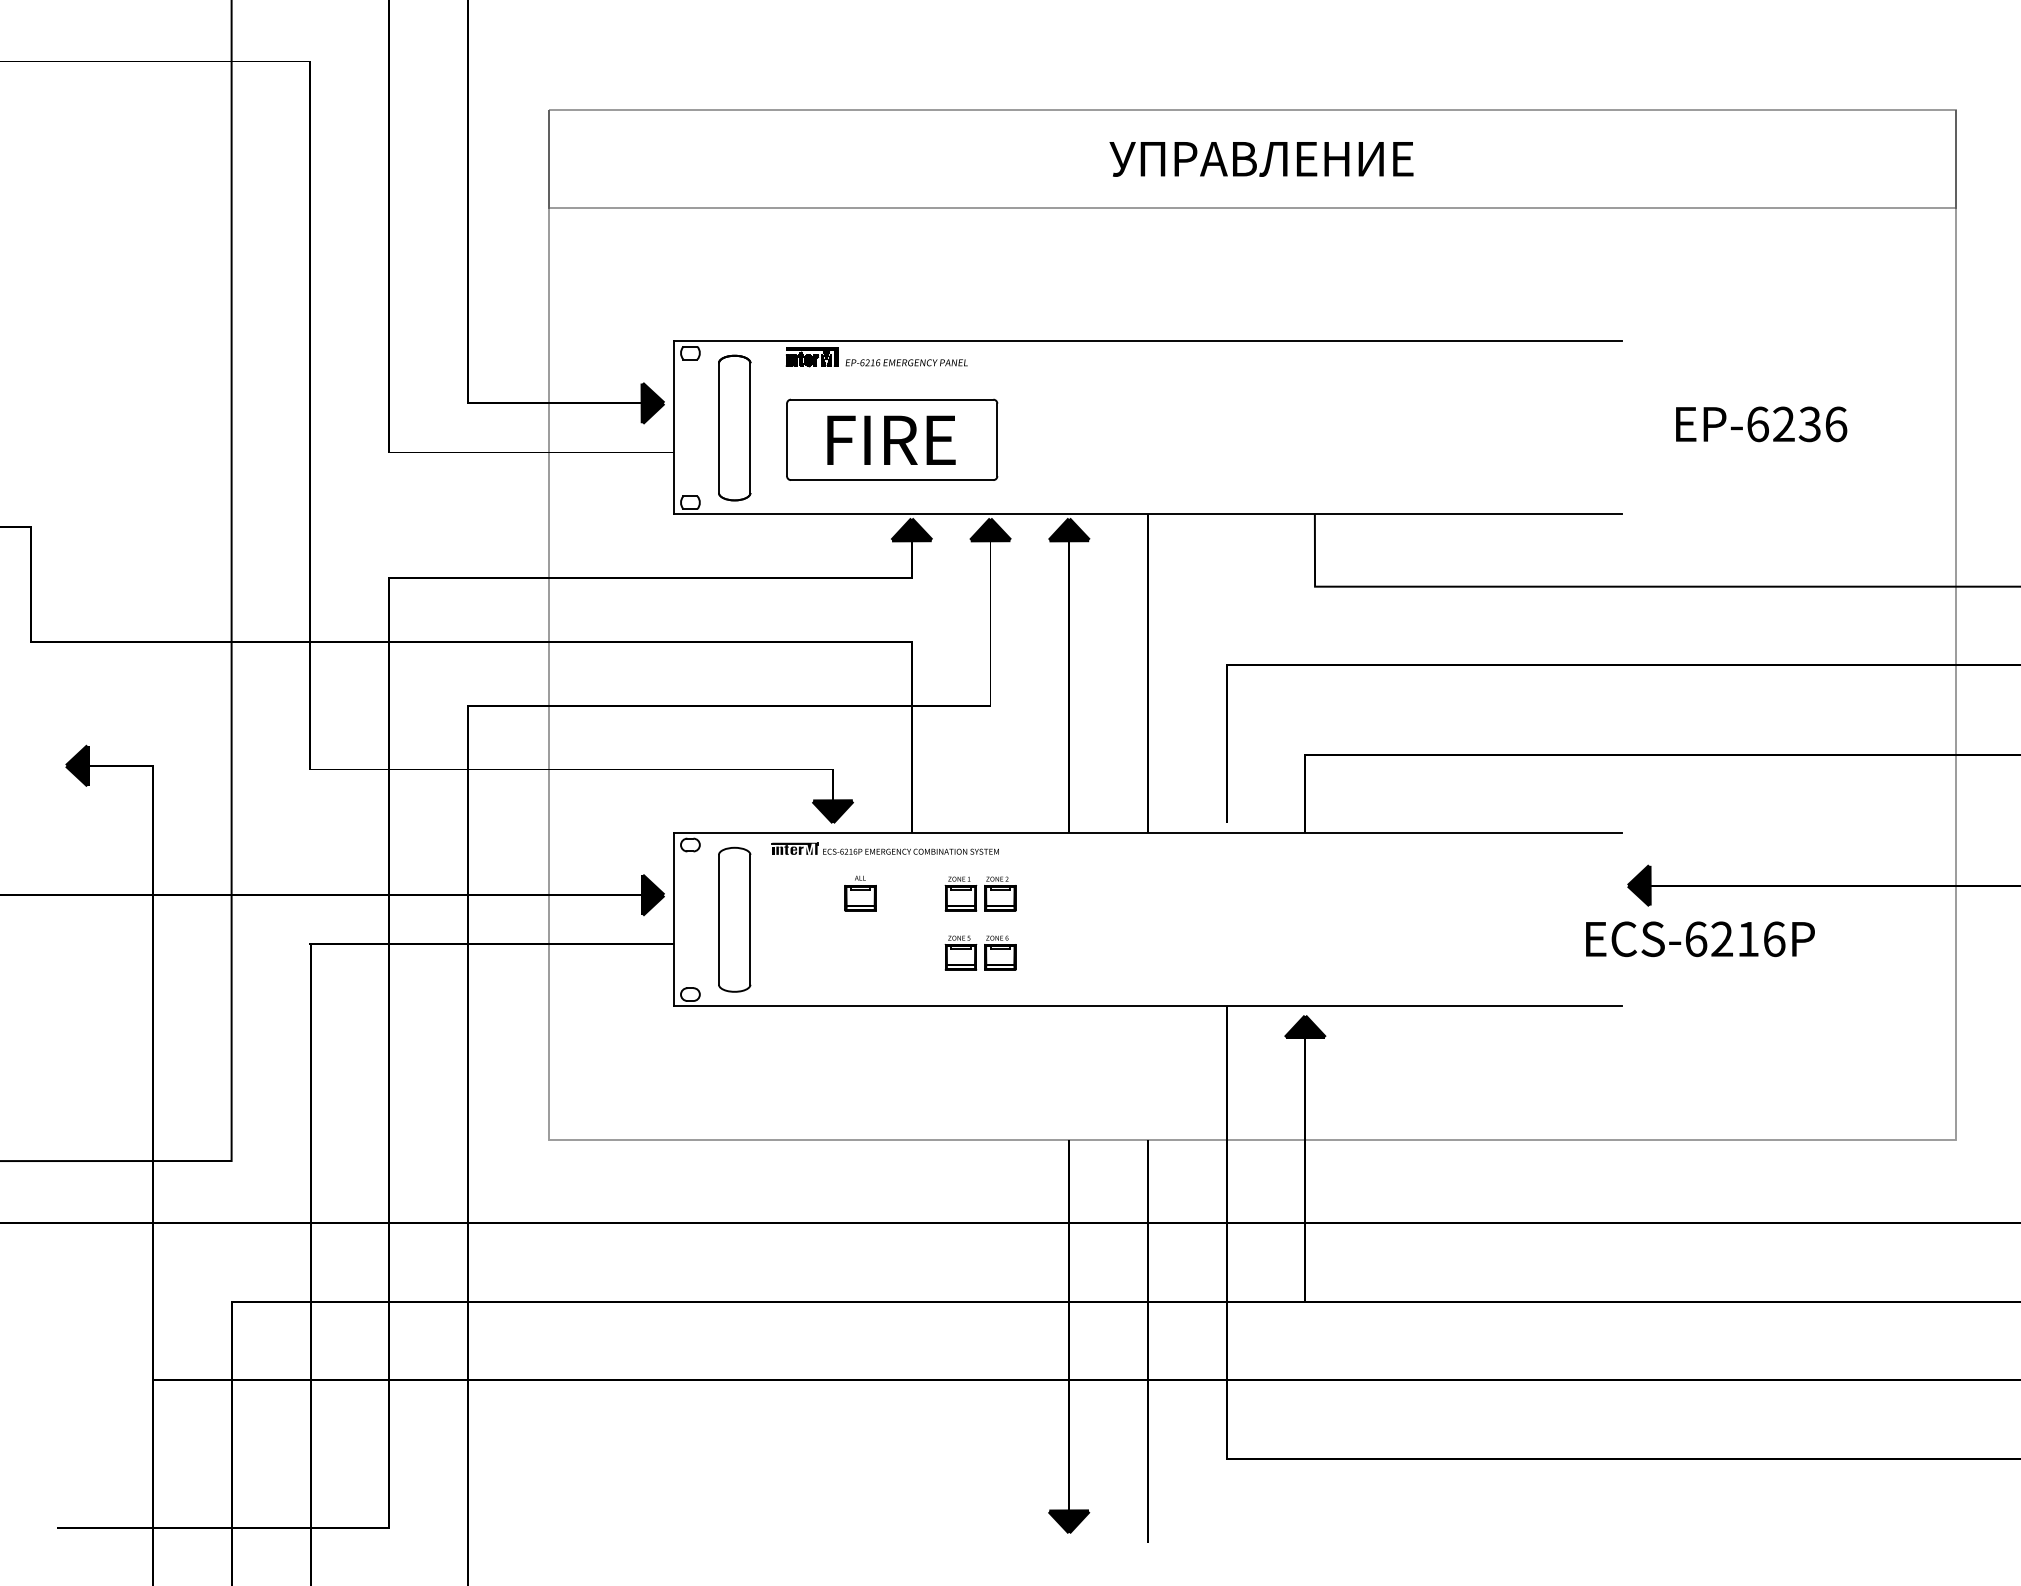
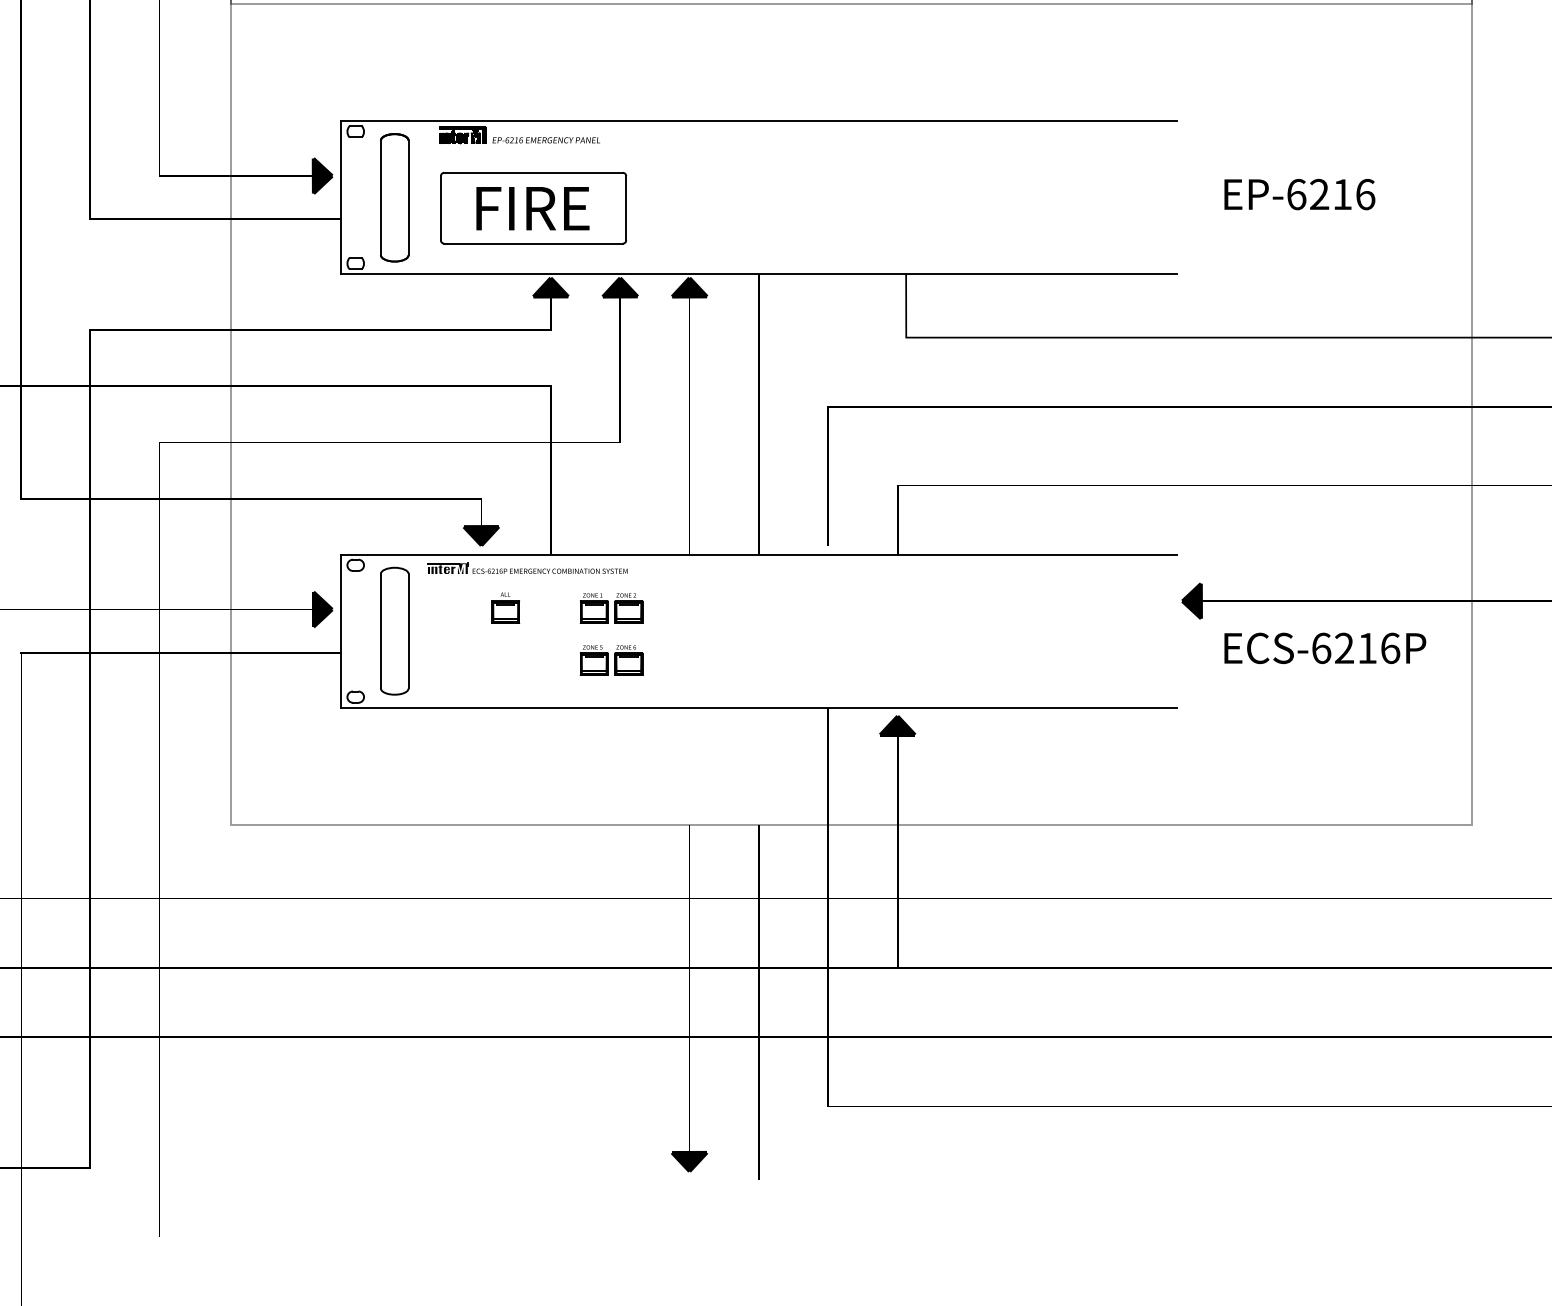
text: (1809, 424) -> (1342, 194), EP-6236 -> EP-6216
text: (1700, 939) -> (1325, 648), moved

